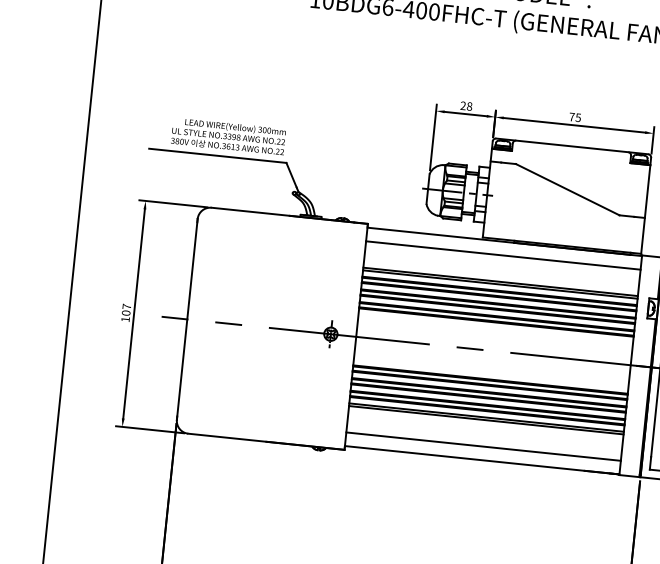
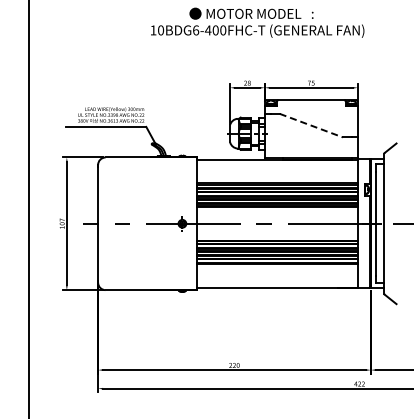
line: (568, 189) -> (311, 125), solid -> dashed
line: (502, 255) -> (277, 167), removed
line: (483, 445) -> (277, 279), removed

